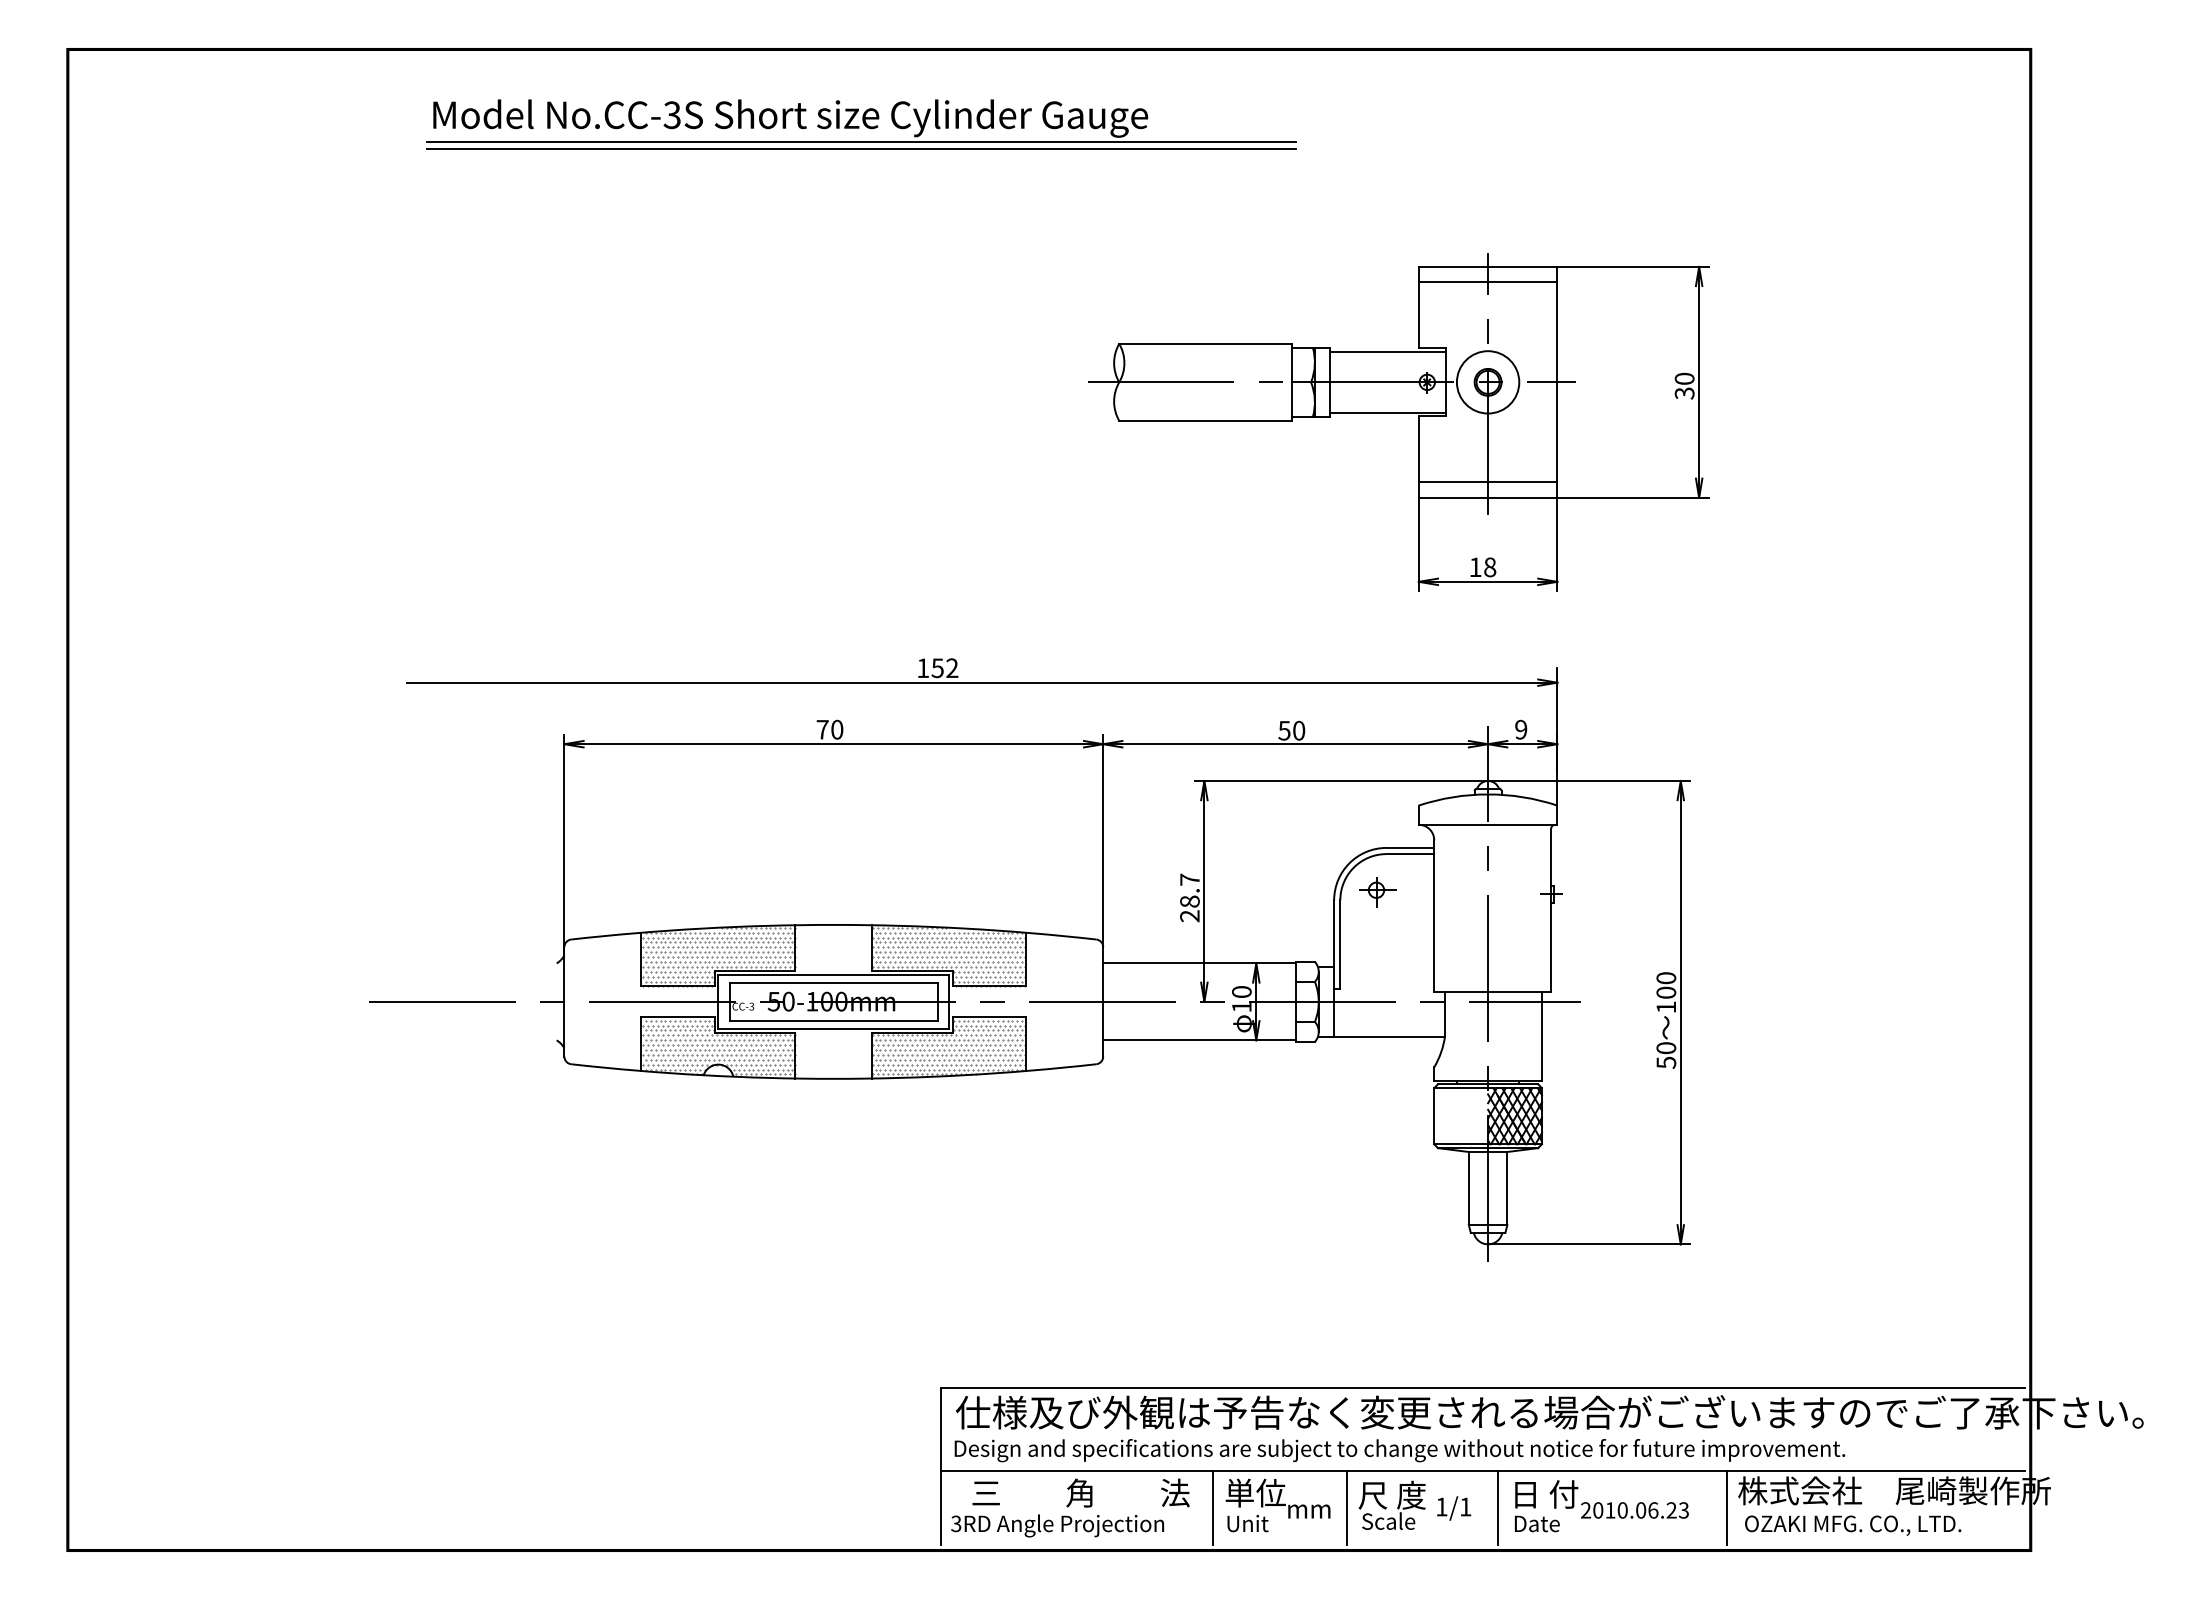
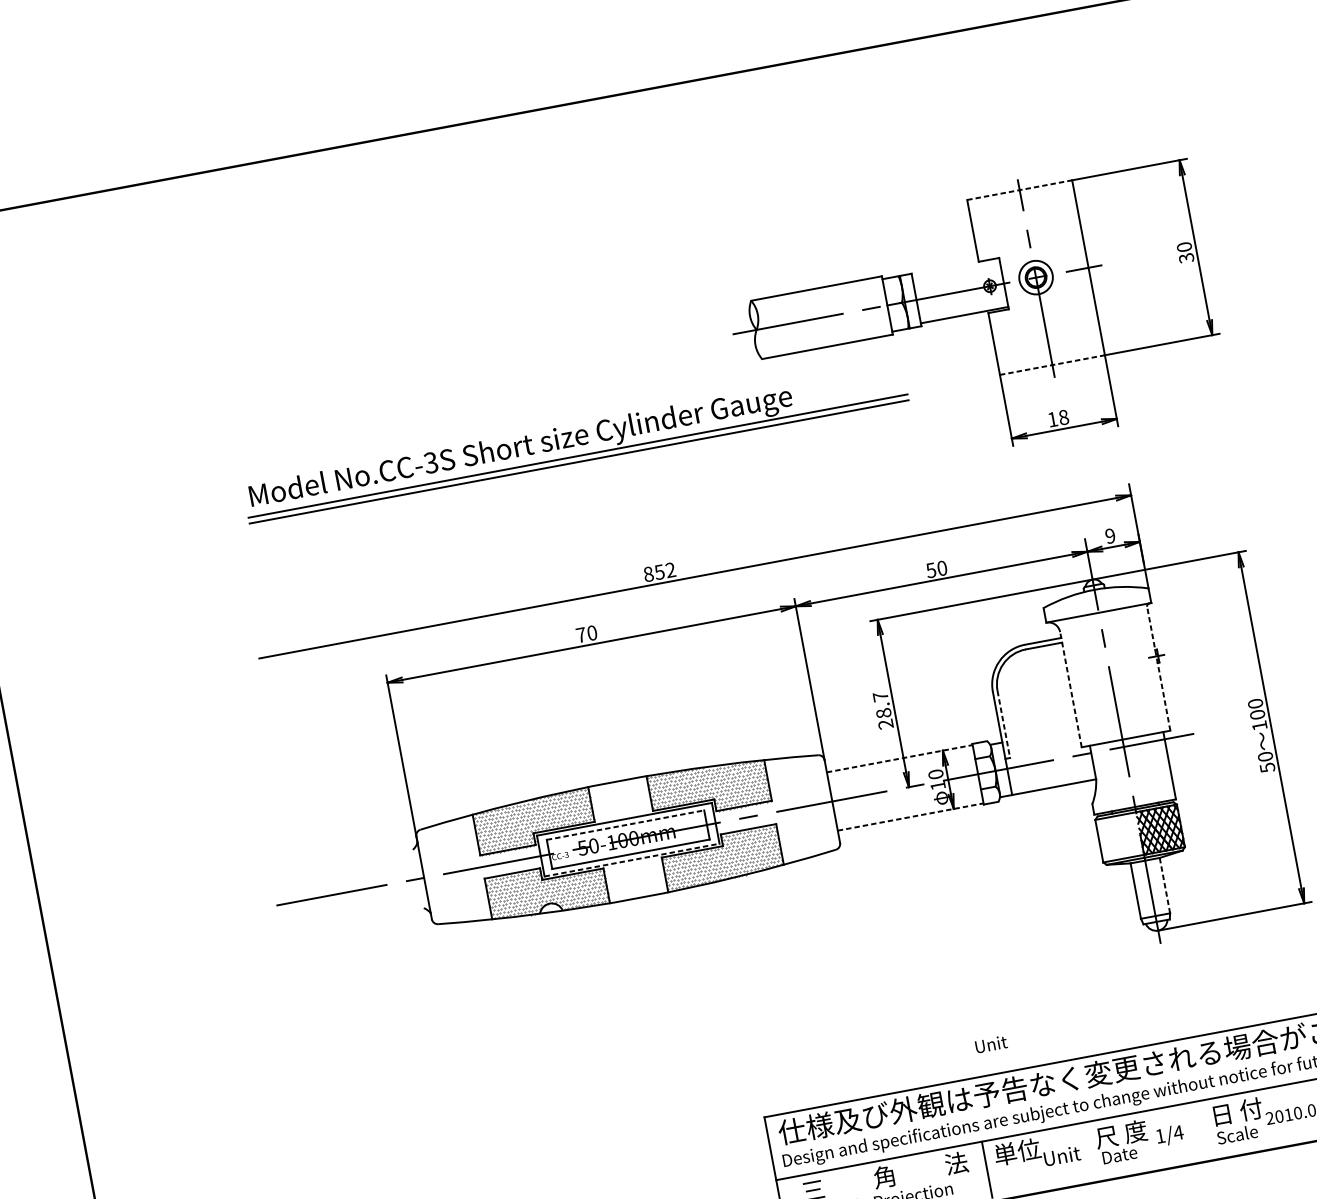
part: (861, 124) -> (575, 443), moved
line: (1488, 266) -> (1019, 189), solid -> dashed
line: (1487, 282) -> (1021, 202), removed
line: (1387, 351) -> (955, 268), removed
circle: (1487, 382) -> (1035, 277), size x0.7
line: (1487, 482) -> (1049, 353), removed
line: (1488, 497) -> (1052, 364), solid -> dashed
text: (923, 668) -> (648, 574), 152 -> 852
part: (1377, 892) -> (1024, 679), removed
line: (1551, 910) -> (1158, 668), solid -> dashed
line: (1434, 915) -> (1071, 689), solid -> dashed
line: (1340, 945) -> (1004, 725), solid -> dashed
line: (1199, 963) -> (899, 758), solid -> dashed
line: (833, 982) -> (625, 825), solid -> dashed
line: (834, 1028) -> (632, 859), solid -> dashed
line: (1199, 1040) -> (910, 817), solid -> dashed
line: (1507, 1188) -> (1165, 885), solid -> dashed
text: (1465, 1506) -> (1178, 1132), 1/1 -> 1/4
text: (1311, 1508) -> (1061, 1155), mm -> Unit
line: (1347, 1508) -> (1089, 1150), removed
line: (1497, 1508) -> (1202, 1129), removed
text: (1388, 1520) -> (1121, 1153), Scale -> Date
text: (1247, 1523) -> (990, 1044), moved
text: (1540, 1523) -> (1237, 1134), Date -> Scale

